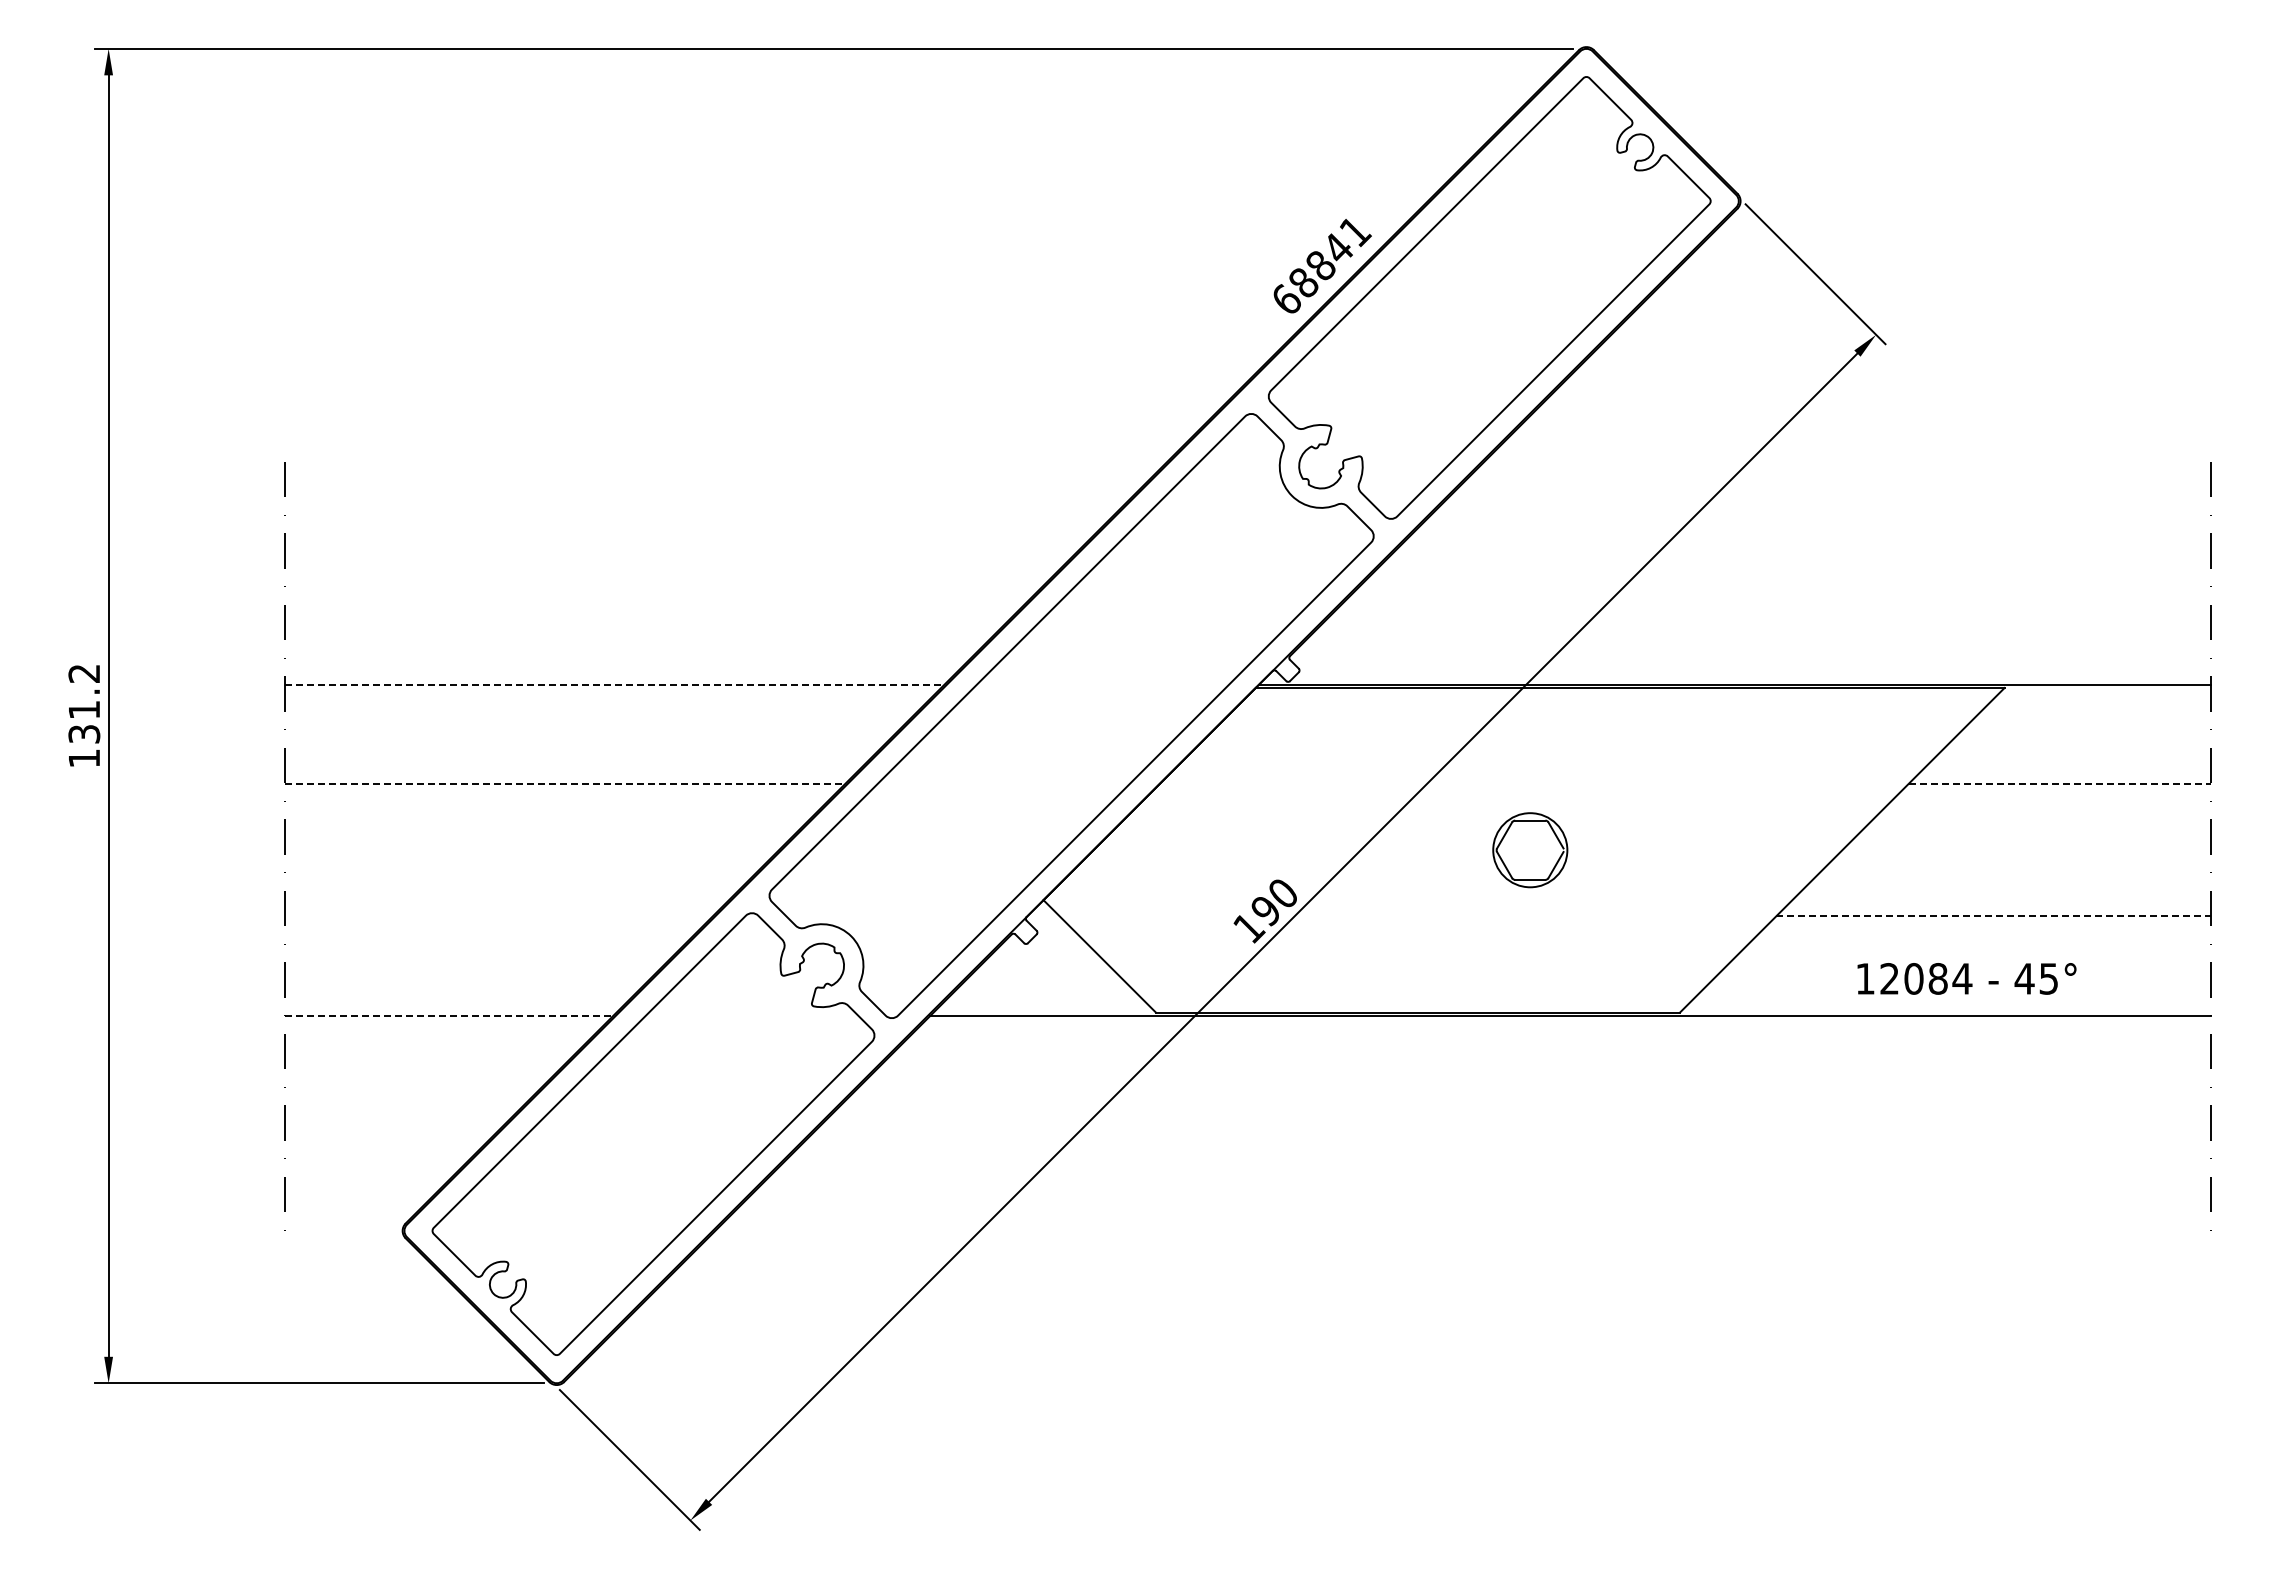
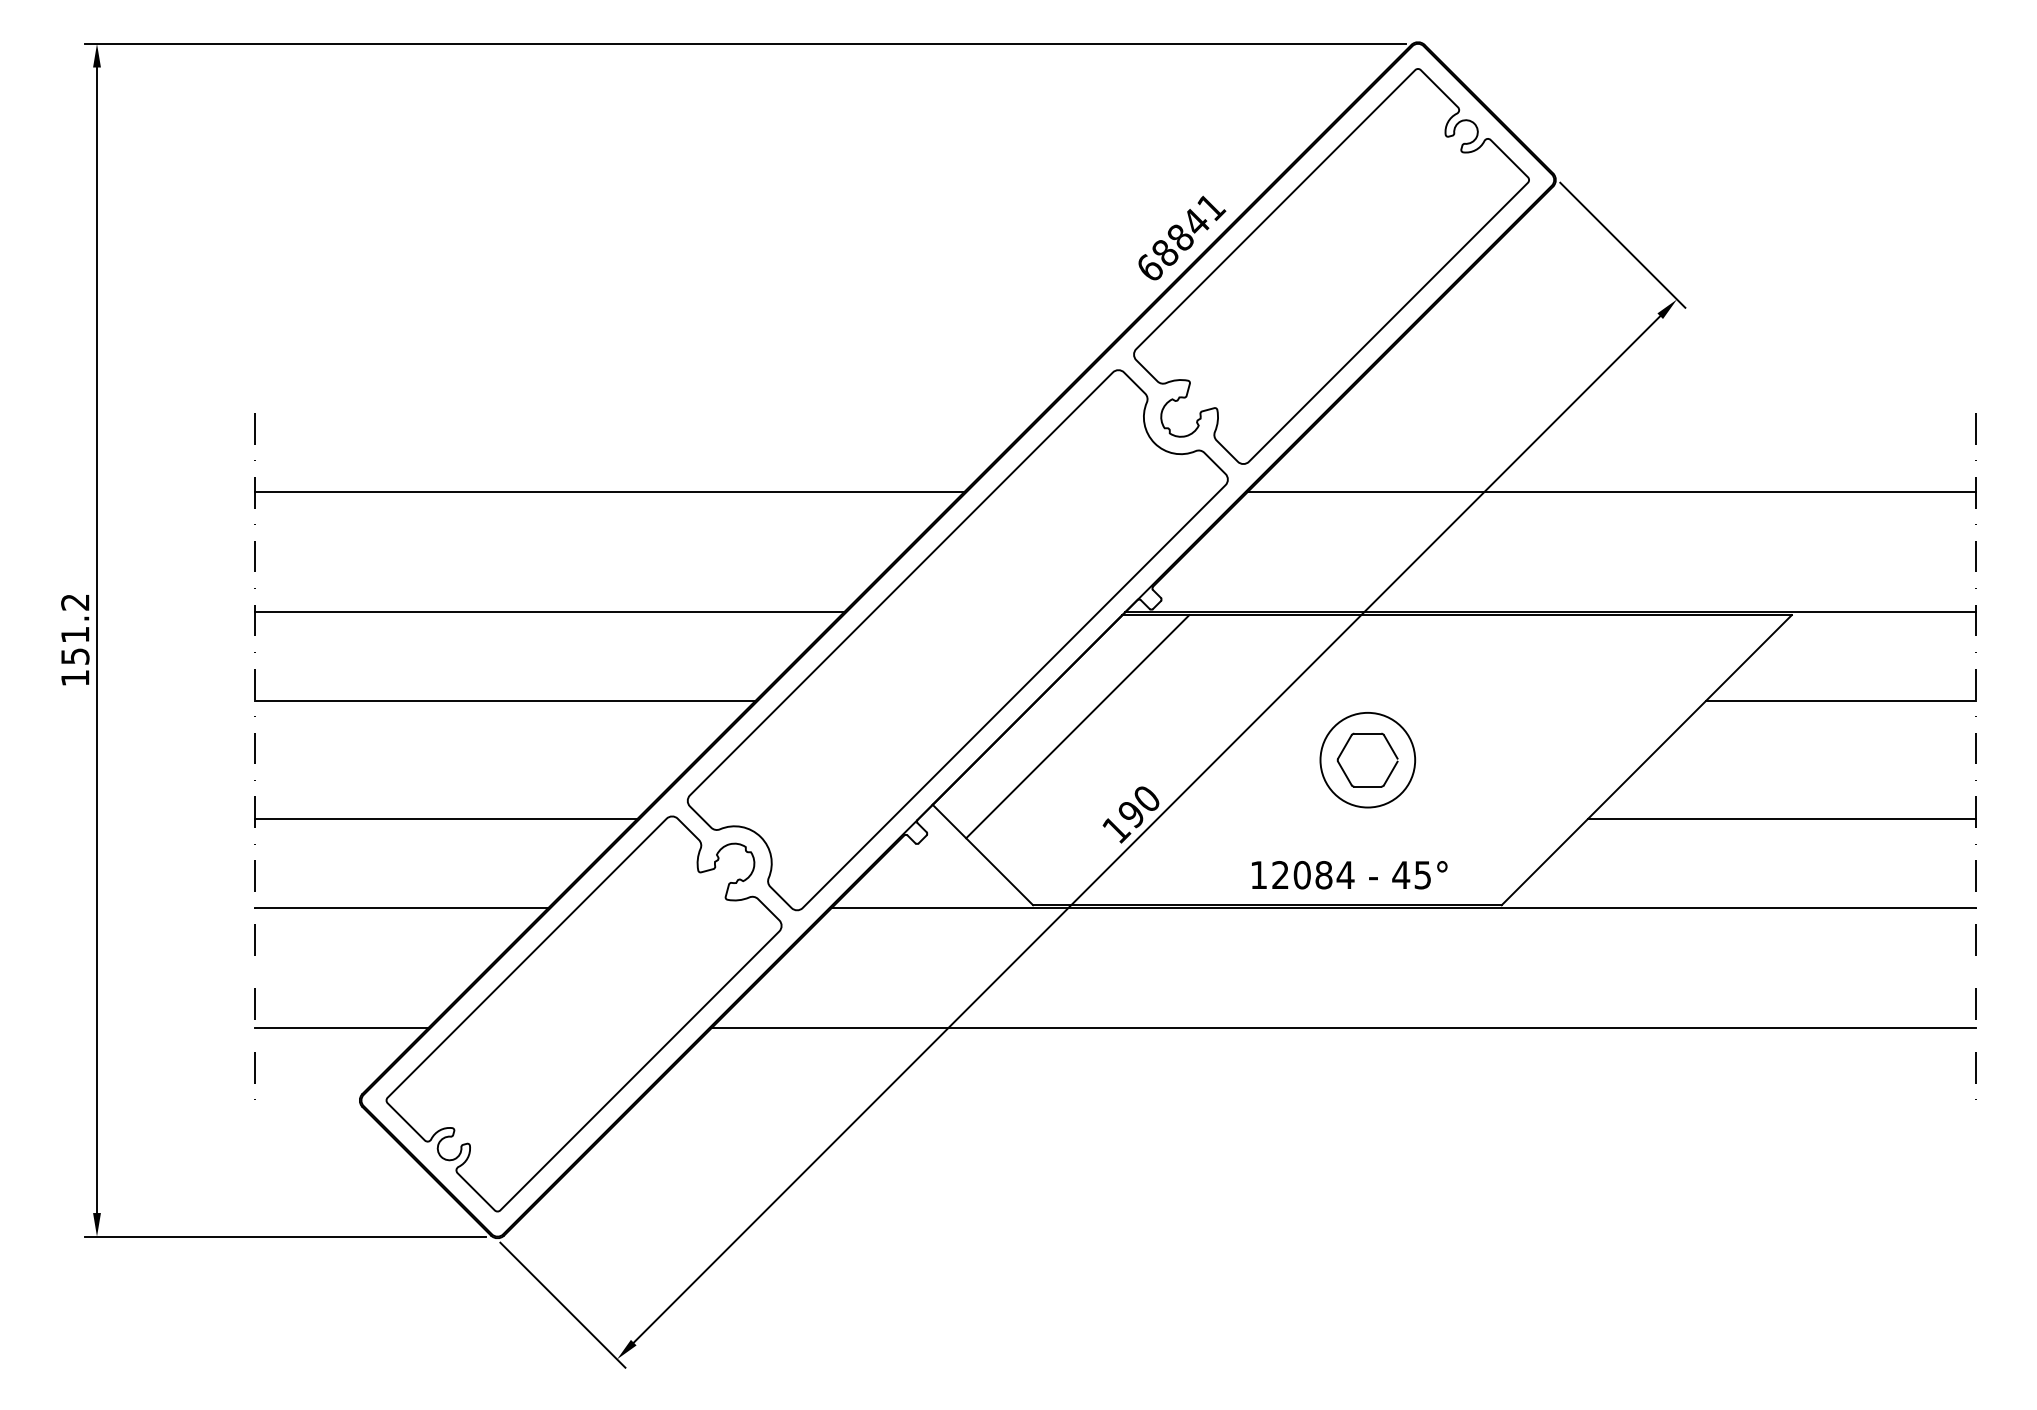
line: (682, 550) -> (609, 492), added
line: (1803, 550) -> (1612, 492), added
line: (614, 684) -> (549, 612), dashed -> solid
text: (83, 733) -> (74, 655), 131.2 -> 151.2
line: (565, 784) -> (505, 701), dashed -> solid
line: (2060, 784) -> (1841, 701), dashed -> solid
line: (1205, 812) -> (1077, 726), added
circle: (1530, 850) -> (1368, 760), size x1.43
line: (498, 916) -> (445, 819), added
line: (1993, 916) -> (1781, 819), dashed -> solid
text: (1966, 978) -> (1349, 874), moved
line: (449, 1015) -> (401, 907), dashed -> solid
line: (381, 1150) -> (340, 1028), added
line: (1502, 1150) -> (1342, 1028), added

